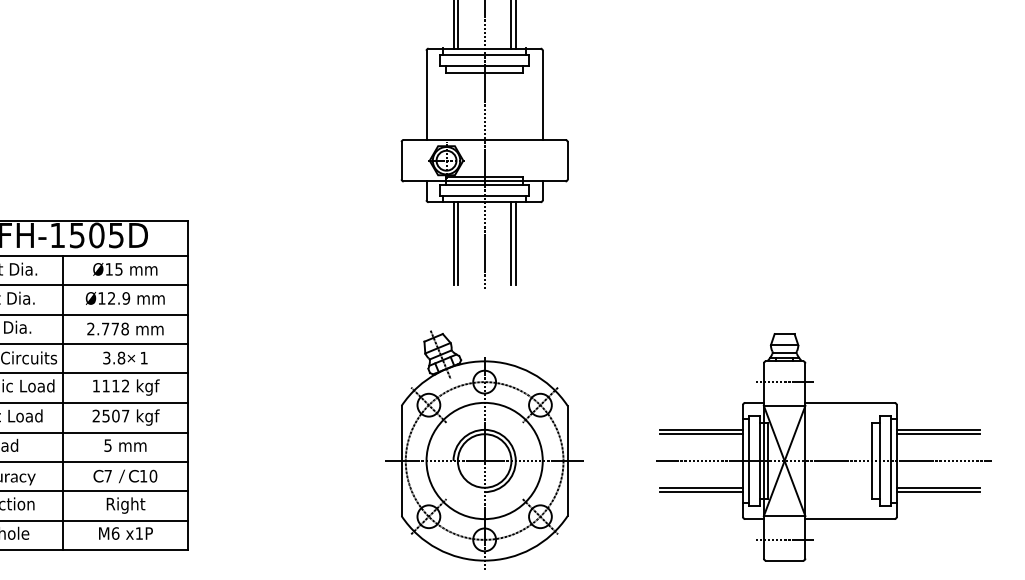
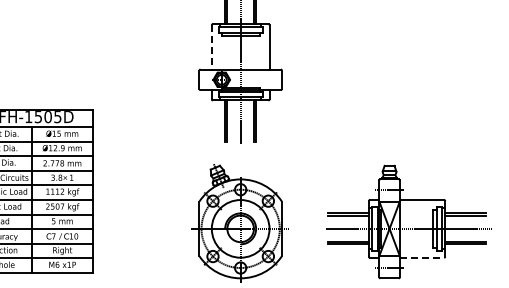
line: (425, 95) -> (211, 47), solid -> dashed
line: (850, 518) -> (422, 257), solid -> dashed

